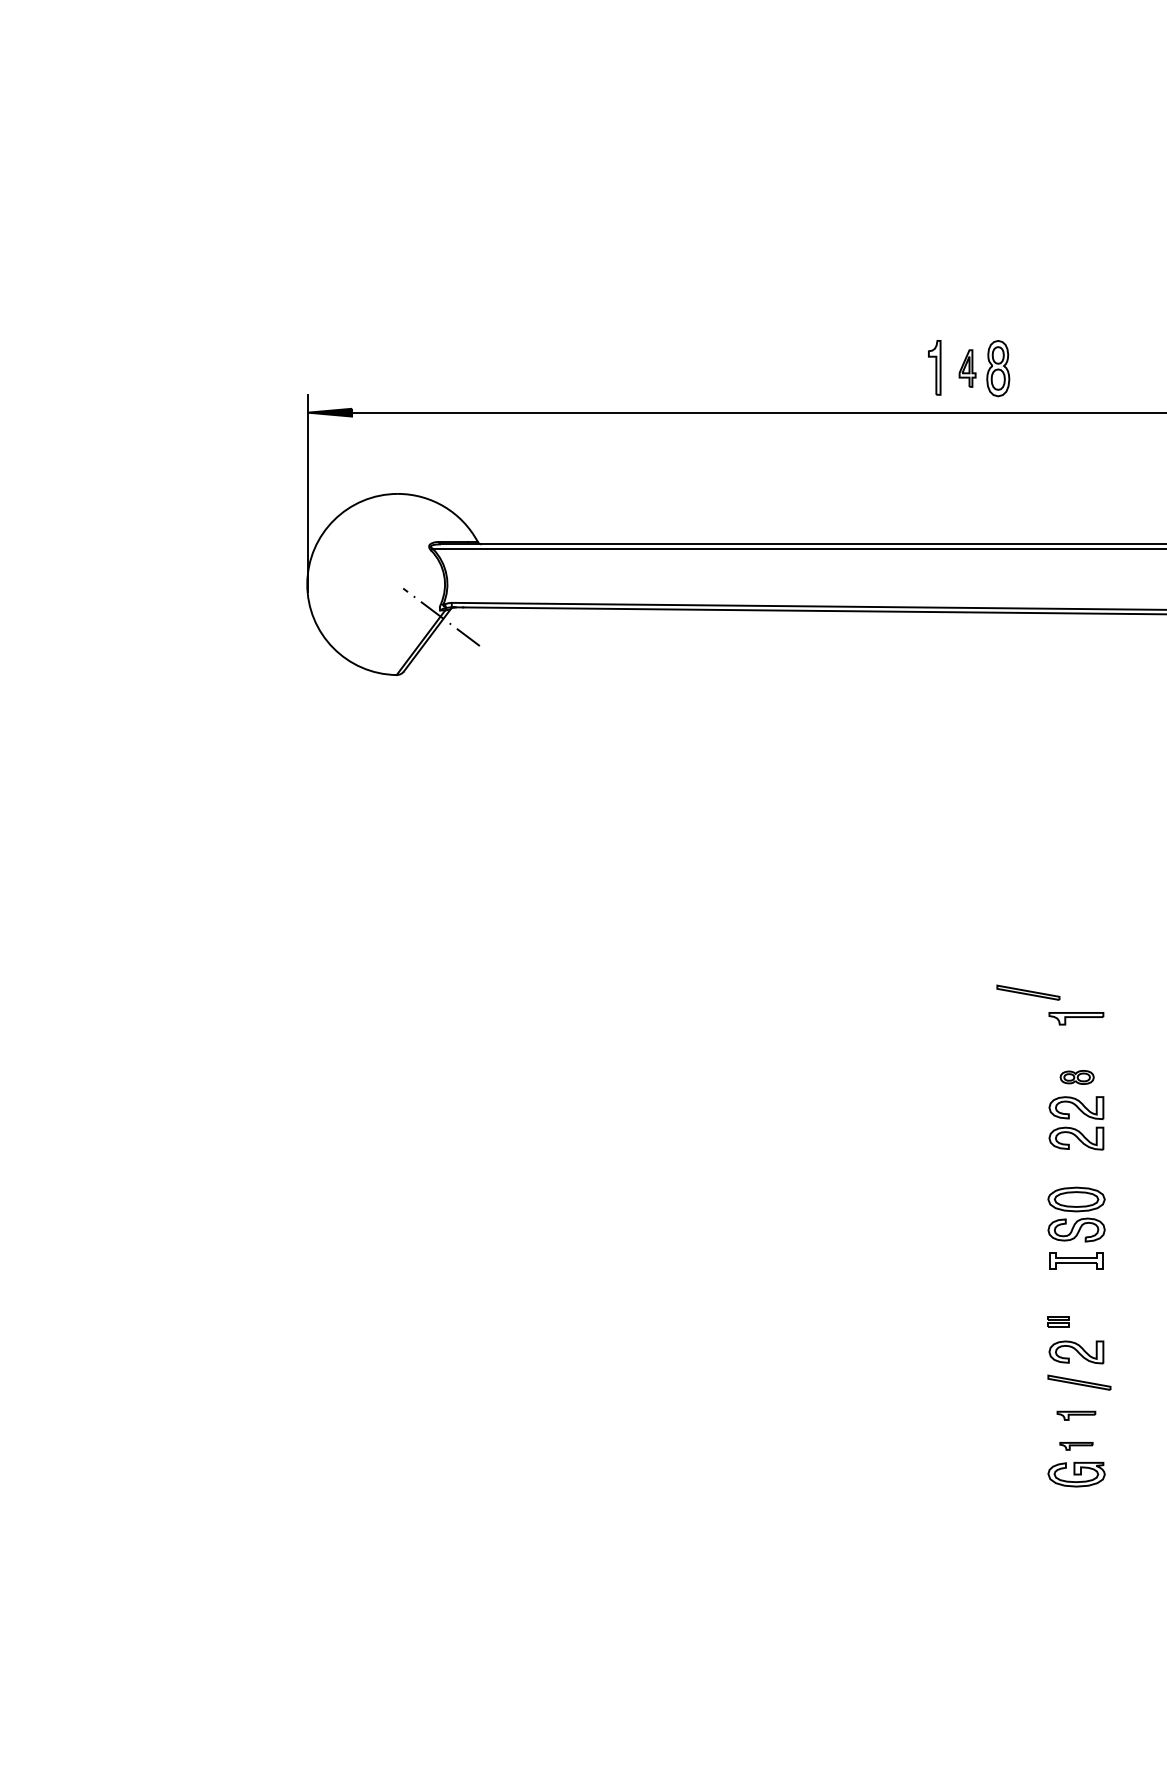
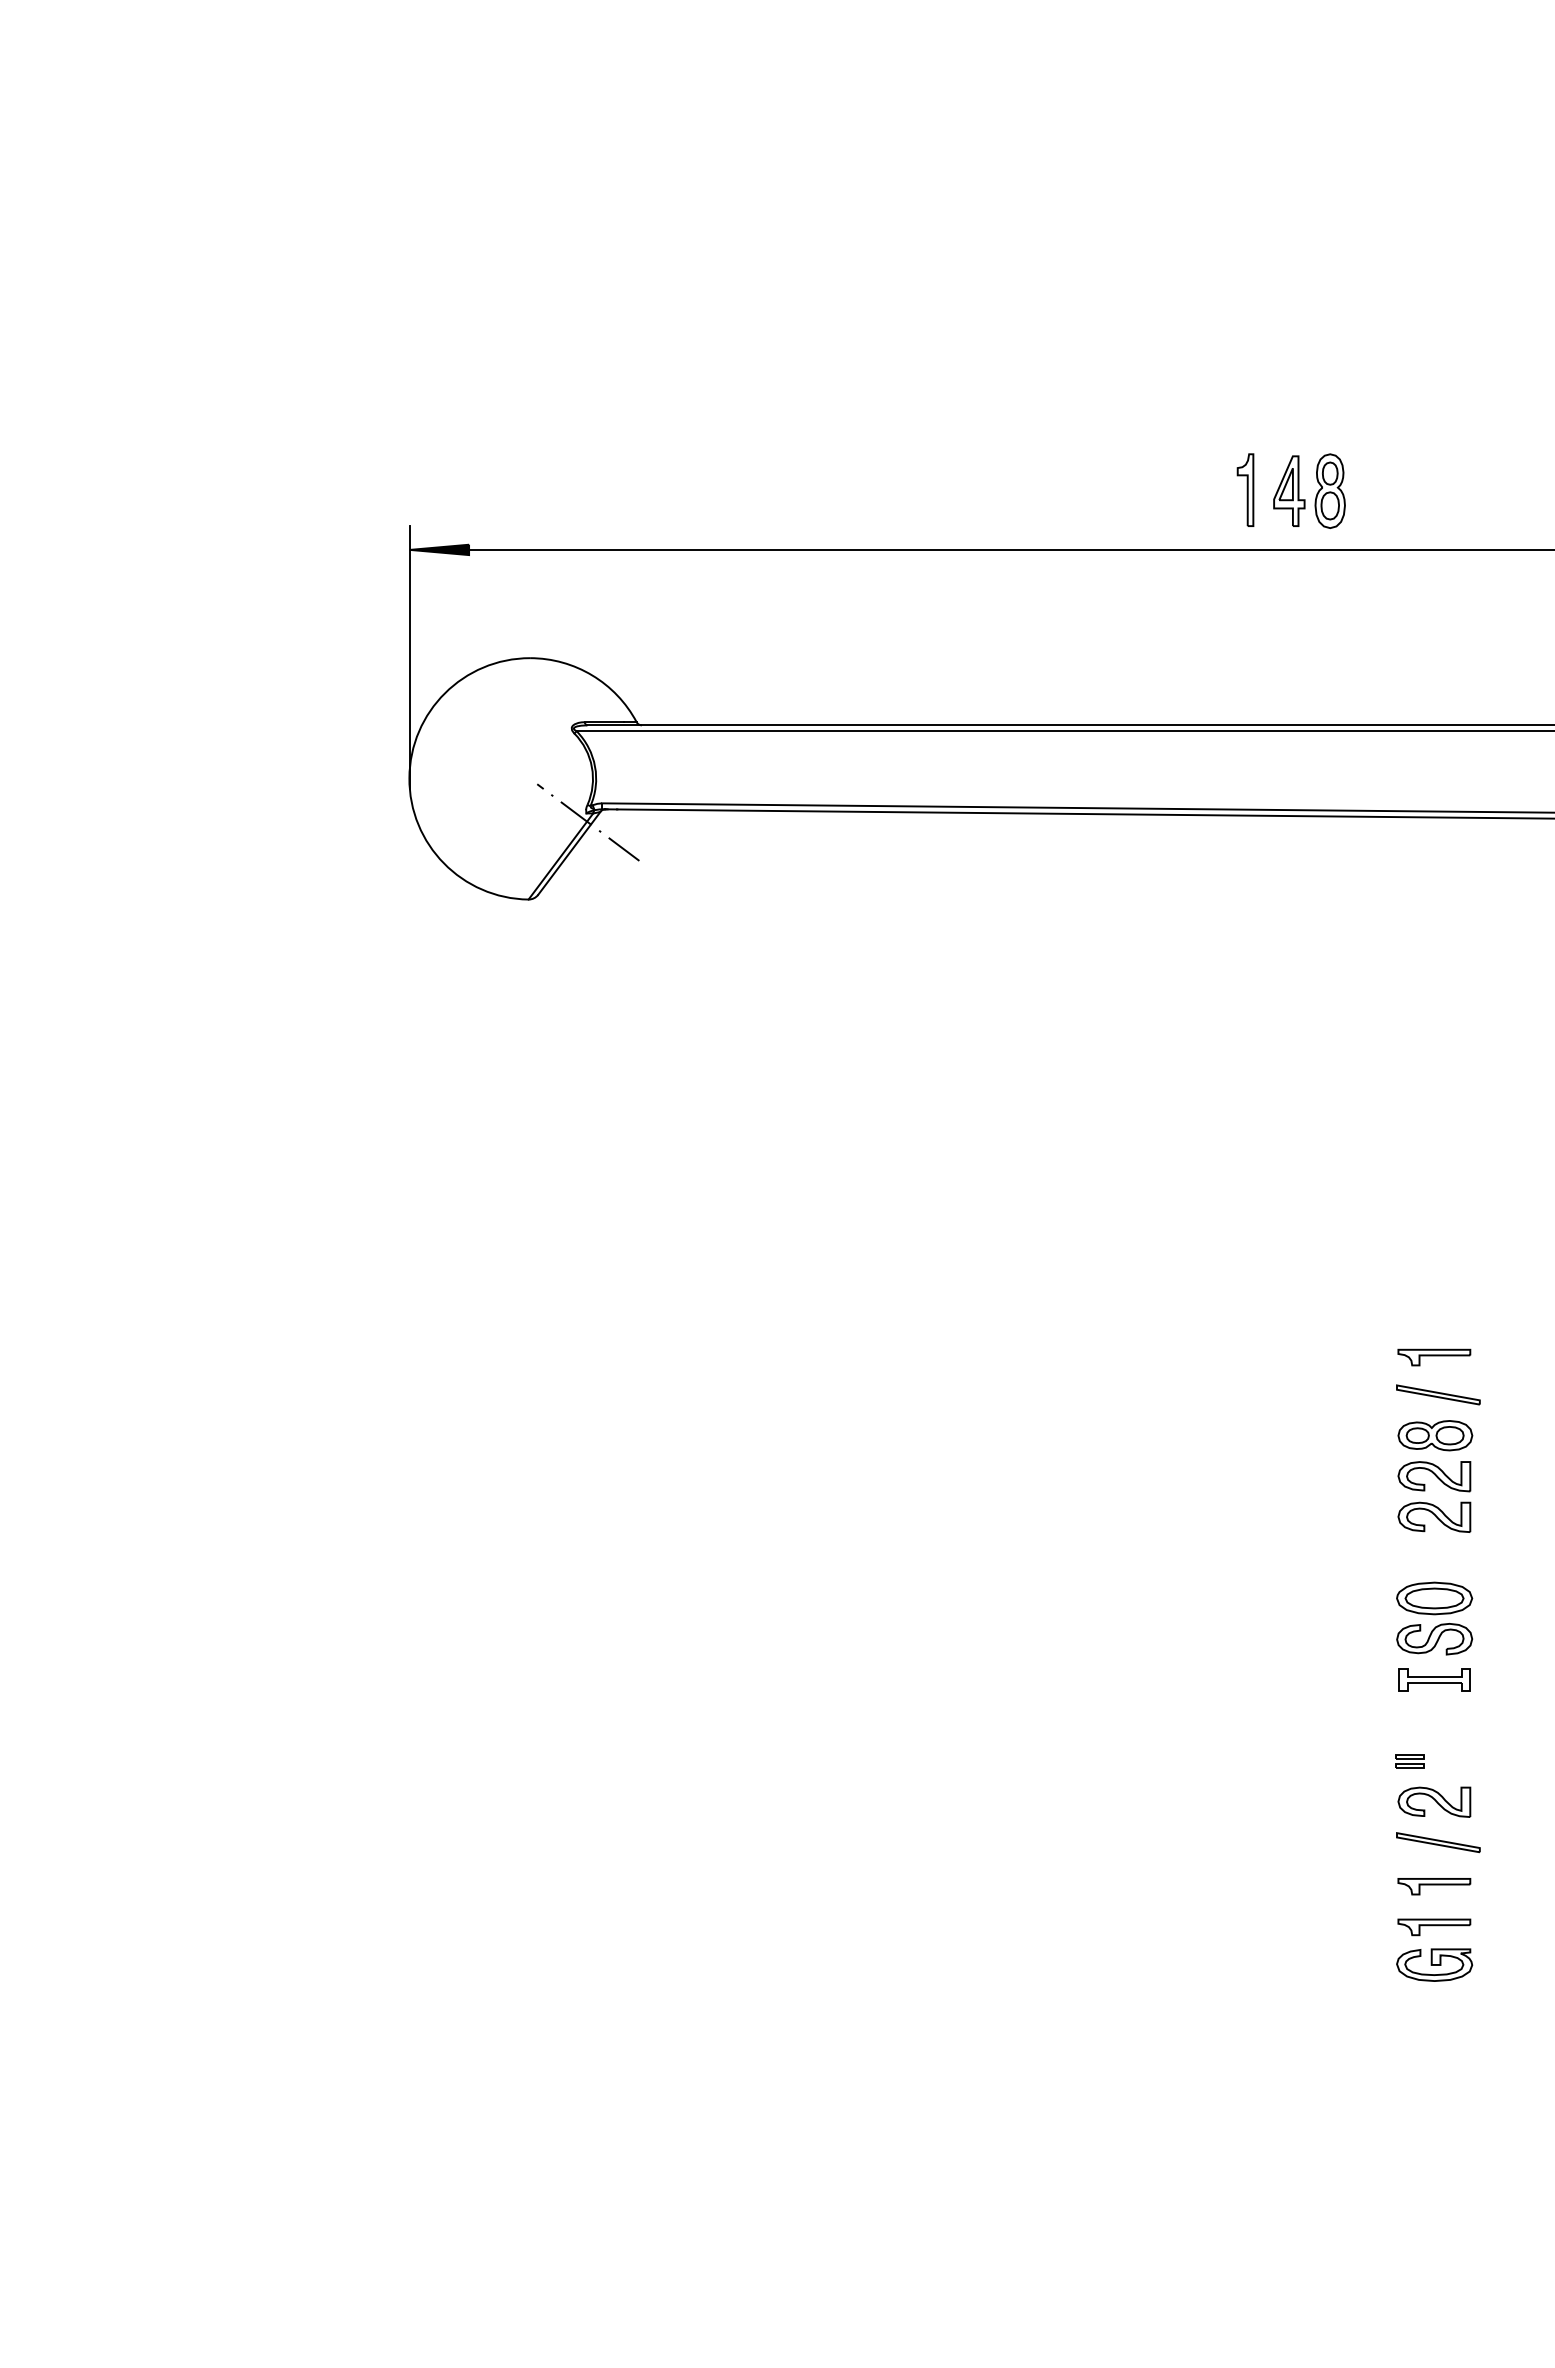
part: (967, 368) -> (1289, 490), size x1.43
part: (1028, 992) -> (1438, 1394), moved
part: (1077, 1077) -> (1435, 1435), size x1.67
part: (1076, 1415) -> (1434, 1886), size x1.43
part: (1076, 1446) -> (1434, 1927), size x1.67

